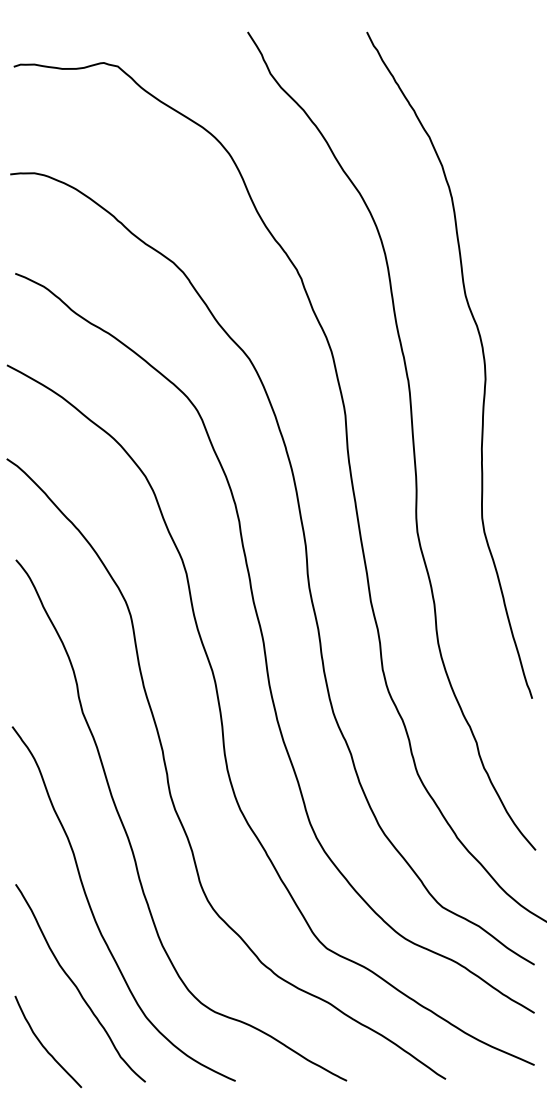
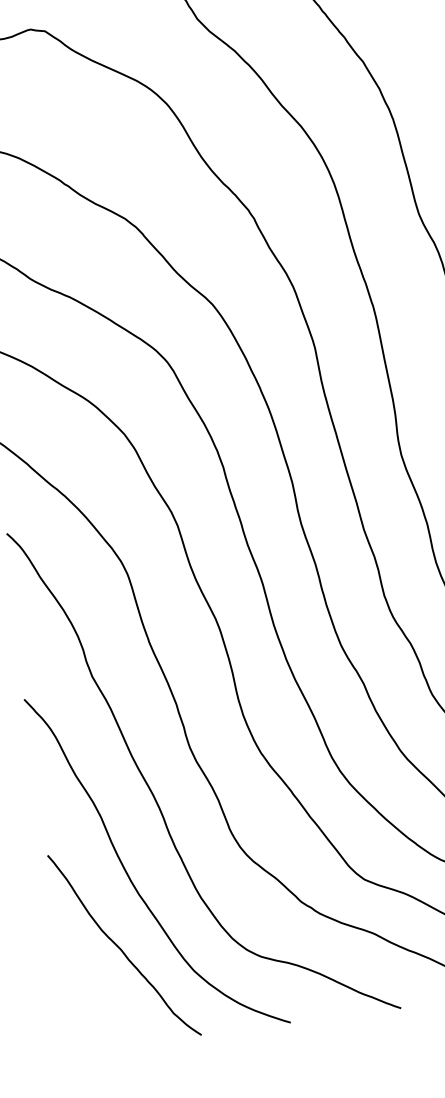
curve: (42, 1043) -> (94, 1009), removed

